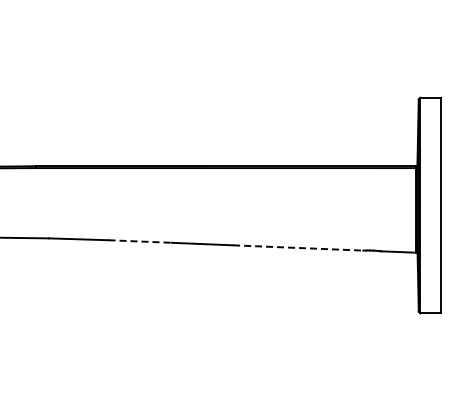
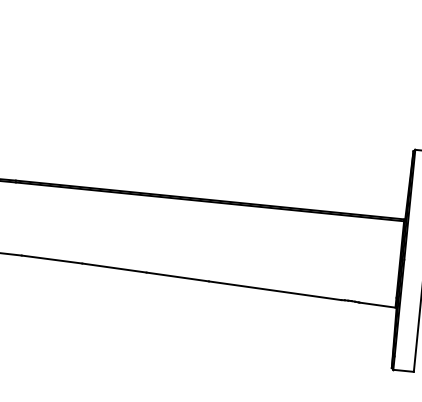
line: (140, 241) -> (114, 268), dashed -> solid
line: (298, 248) -> (275, 291), dashed -> solid

